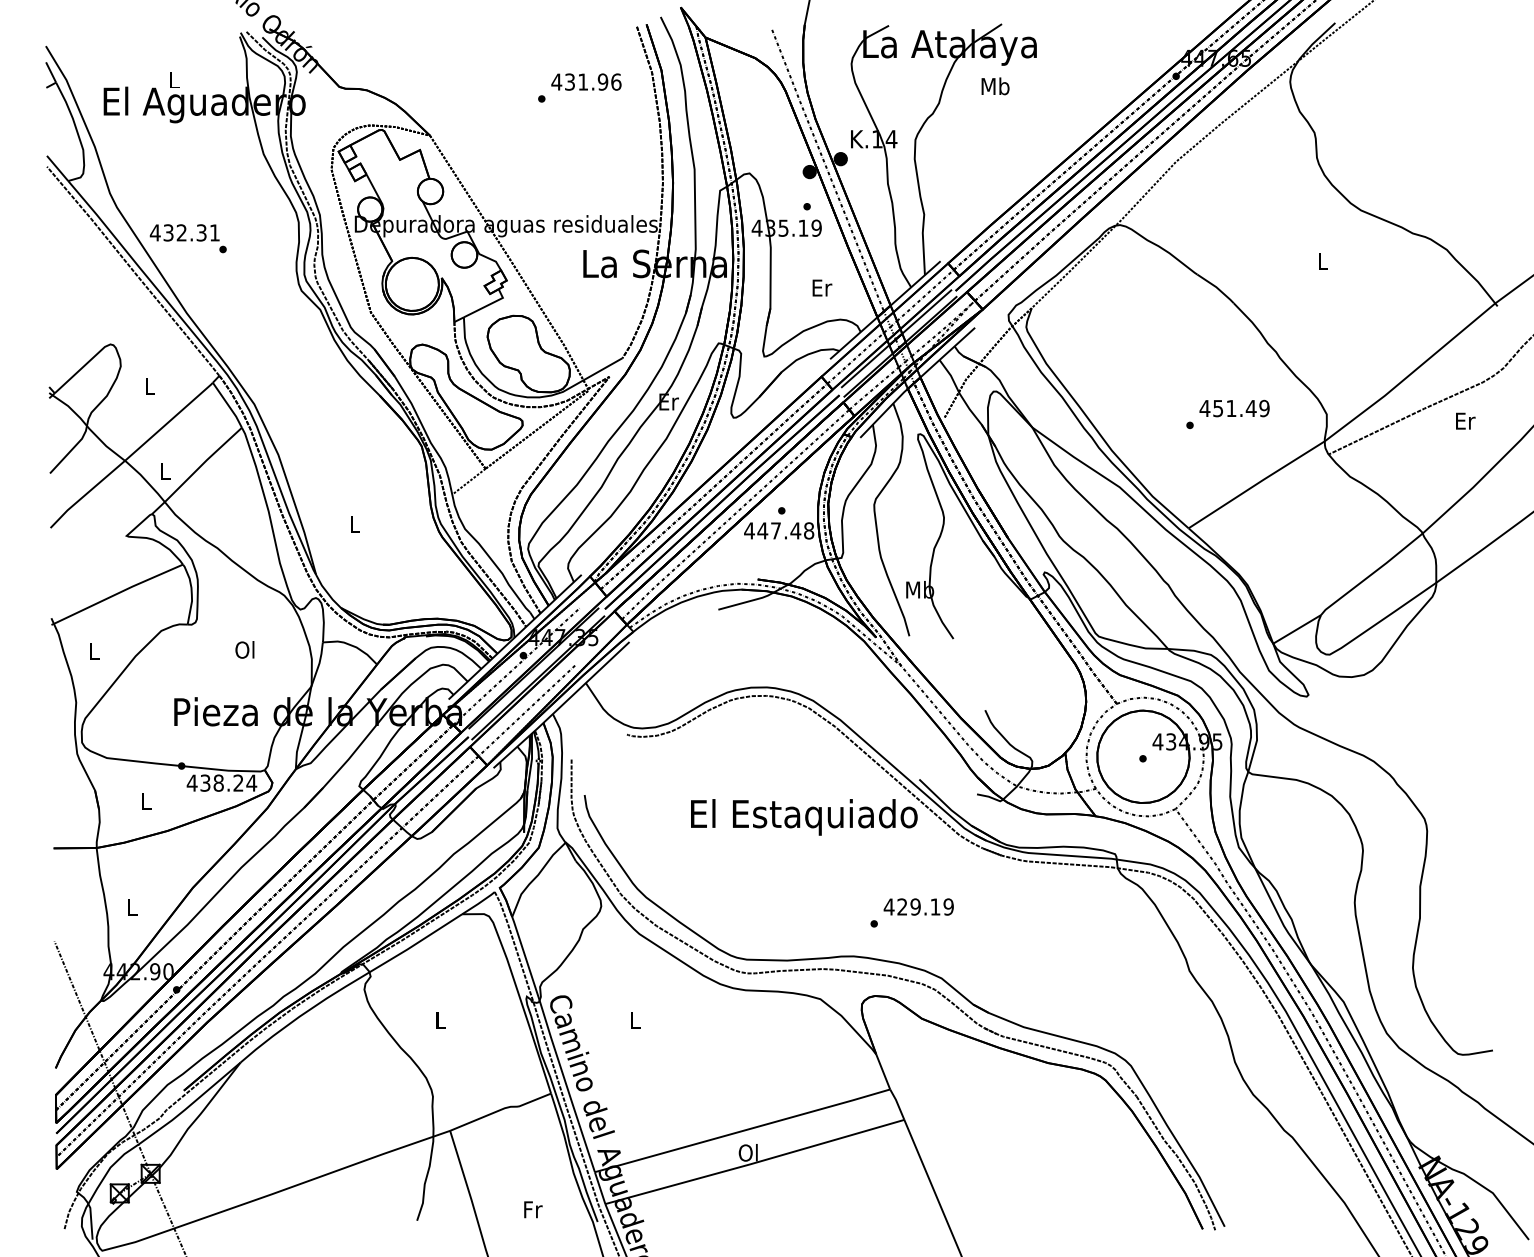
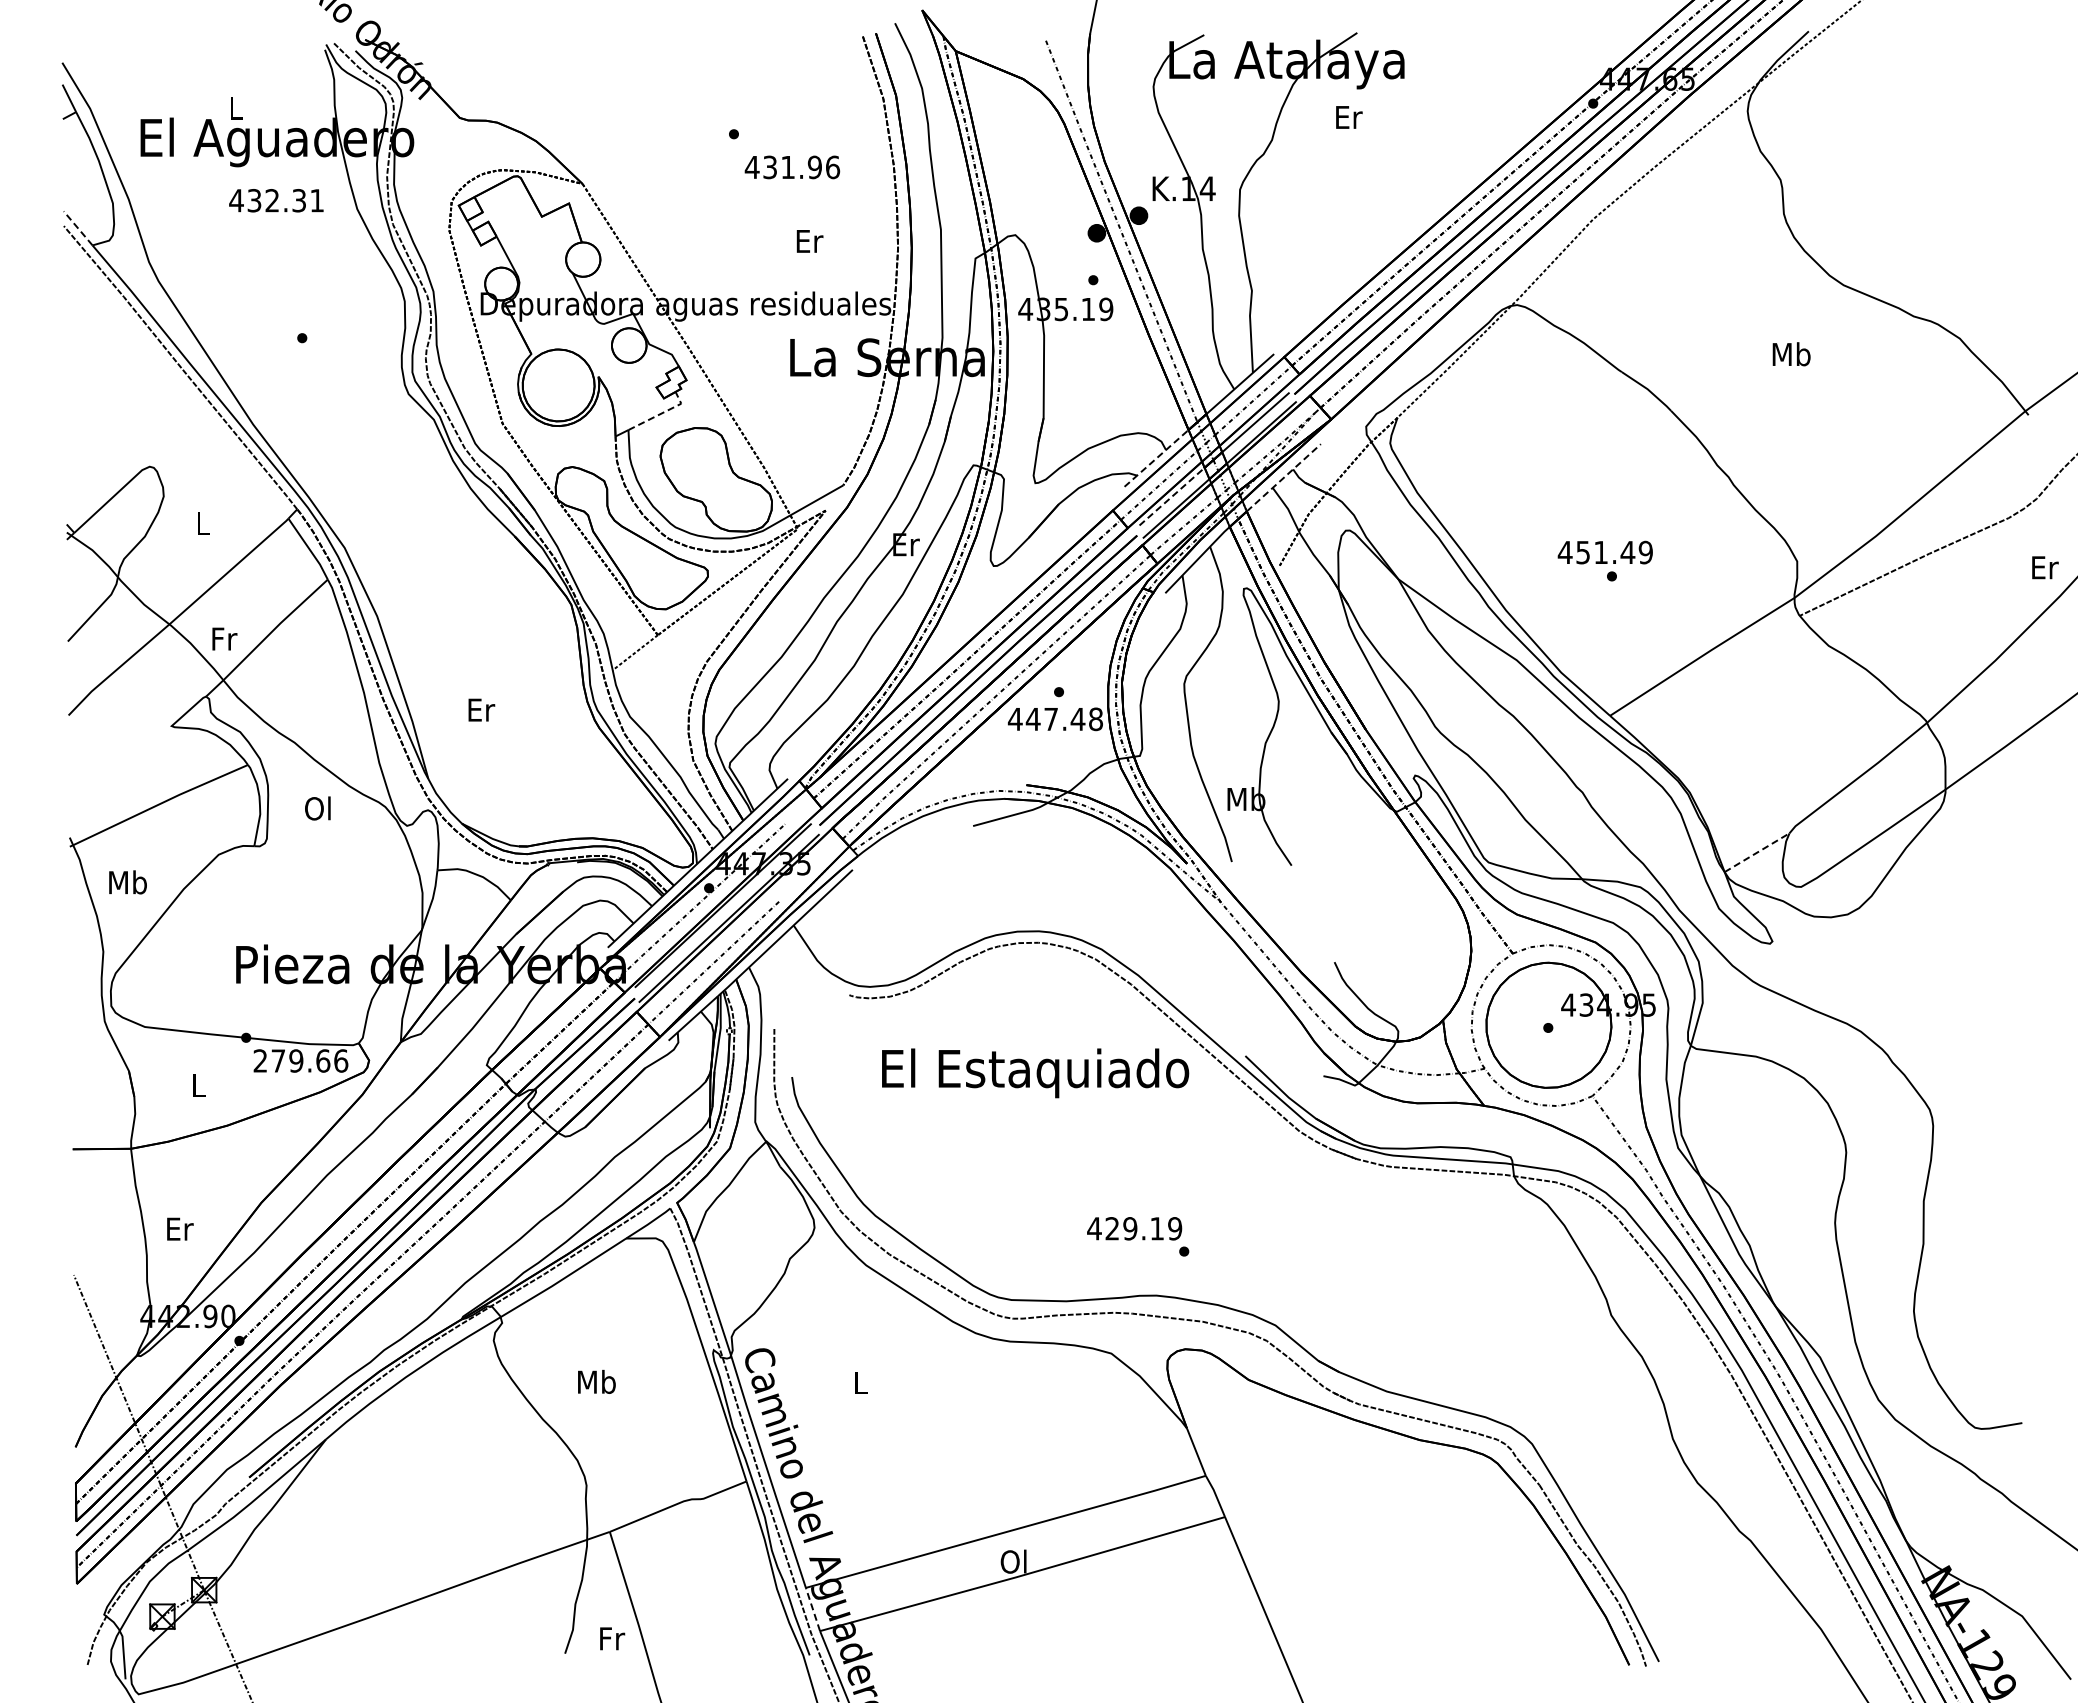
text: (586, 82) -> (792, 167), moved
text: (995, 86) -> (1348, 117), Mb -> Er
line: (57, 168) -> (77, 228), solid -> dashed
text: (184, 232) -> (276, 200), moved
text: (1322, 261) -> (1791, 354), L -> Mb
text: (822, 288) -> (809, 241), moved
line: (488, 305) -> (661, 413), solid -> dashed
line: (853, 338) -> (1156, 458), solid -> dashed
line: (948, 352) -> (1284, 477), solid -> dashed
line: (865, 366) -> (1172, 496), solid -> dashed
text: (1233, 408) -> (1604, 552), moved
text: (1465, 421) -> (2045, 567), moved
text: (165, 471) -> (224, 638), L -> Fr
text: (355, 523) -> (481, 709), L -> Er
line: (1297, 629) -> (1757, 852), solid -> dashed
text: (244, 649) -> (317, 808), moved
text: (94, 651) -> (127, 882), L -> Mb
text: (221, 782) -> (300, 1060), 438.24 -> 279.66
text: (804, 817) -> (1035, 1073), moved
text: (133, 906) -> (180, 1228), L -> Er
text: (918, 906) -> (1134, 1228), moved
text: (440, 1019) -> (596, 1381), L -> Mb
line: (599, 1188) -> (812, 1609), solid -> dashed
text: (533, 1209) -> (612, 1638), moved

